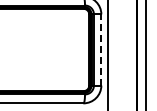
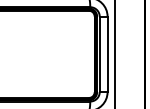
line: (101, 50) -> (107, 54), dashed -> solid

